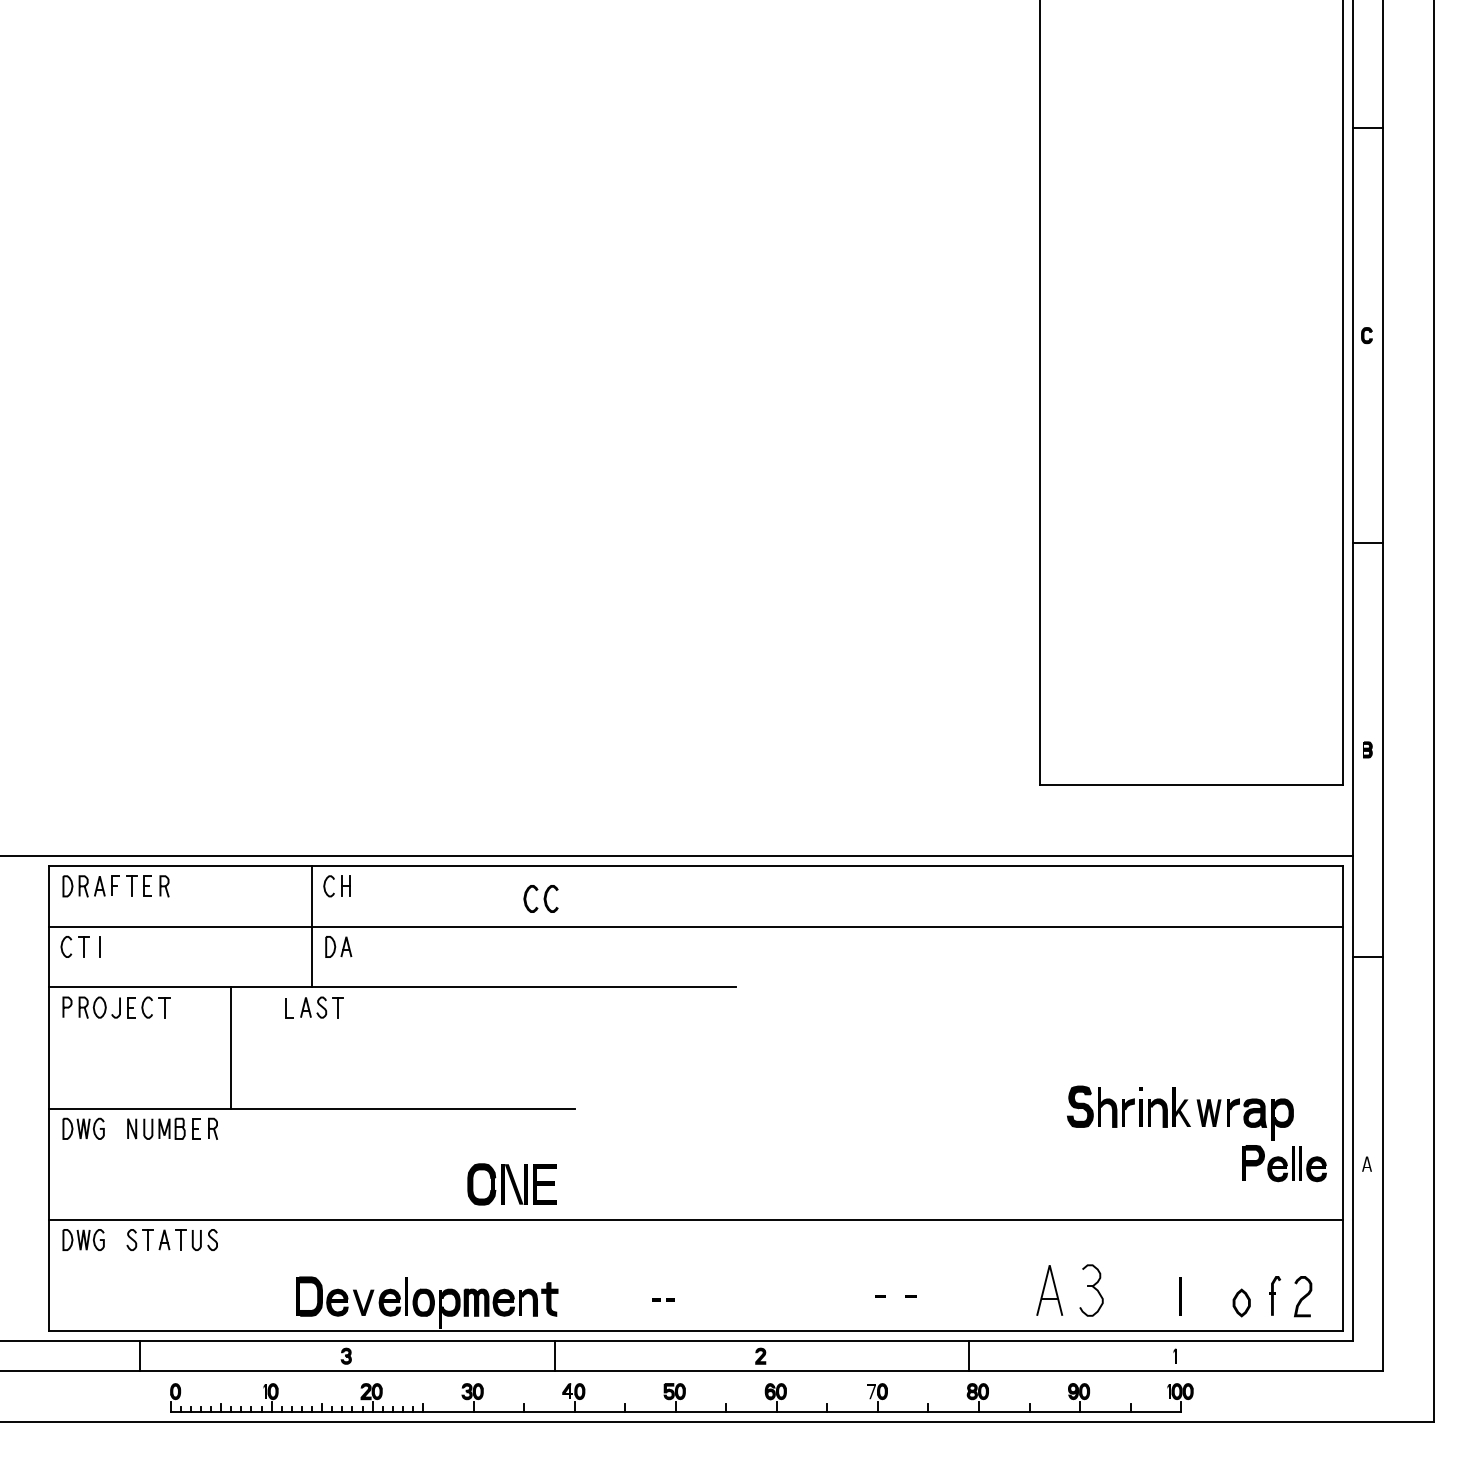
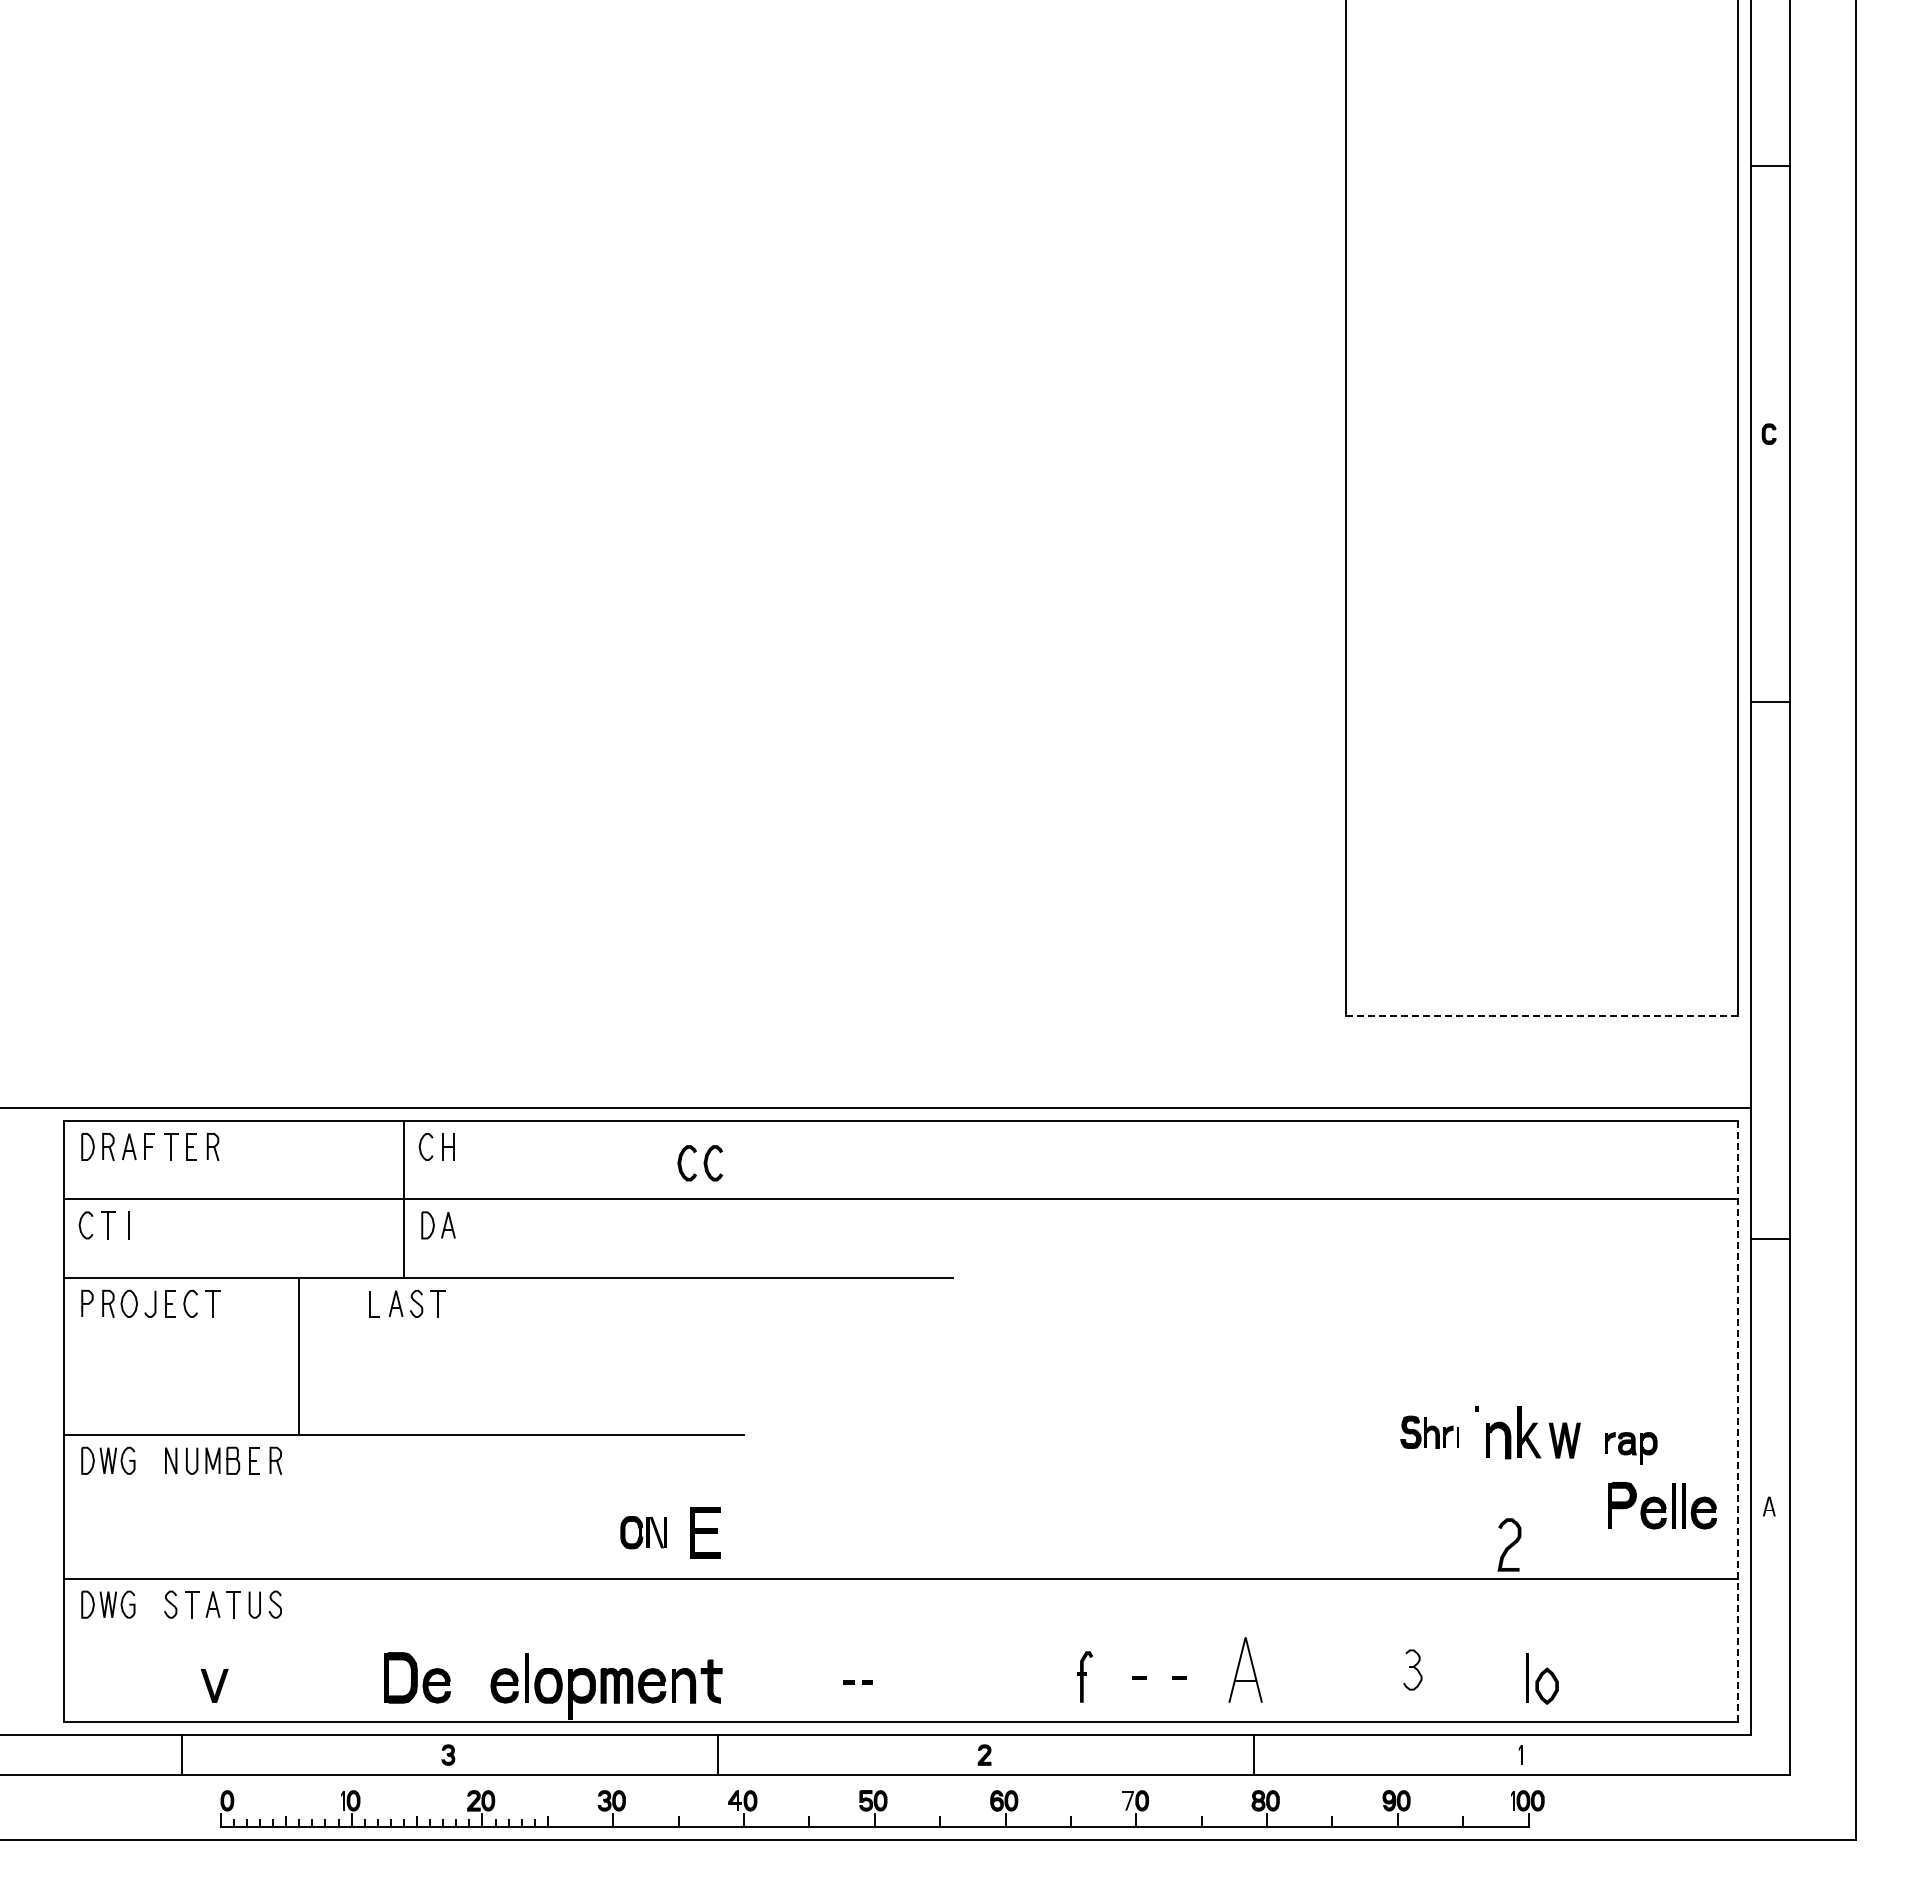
part: (1367, 749) -> (1769, 970), removed
line: (1191, 785) -> (1542, 1016), solid -> dashed
line: (1342, 1098) -> (1737, 1421), solid -> dashed
part: (1104, 1106) -> (1429, 1432), size x0.6
part: (1260, 1119) -> (1631, 1448), size x0.6
part: (497, 1184) -> (643, 1532), size x0.6
part: (1049, 1290) -> (1245, 1669), moved
part: (1091, 1290) -> (1412, 1669), size x0.6
part: (1275, 1295) -> (1085, 1676), moved
curve: (1303, 1296) -> (1509, 1544), moved
part: (363, 1302) -> (214, 1685), moved
part: (1241, 1302) -> (1546, 1685), moved

